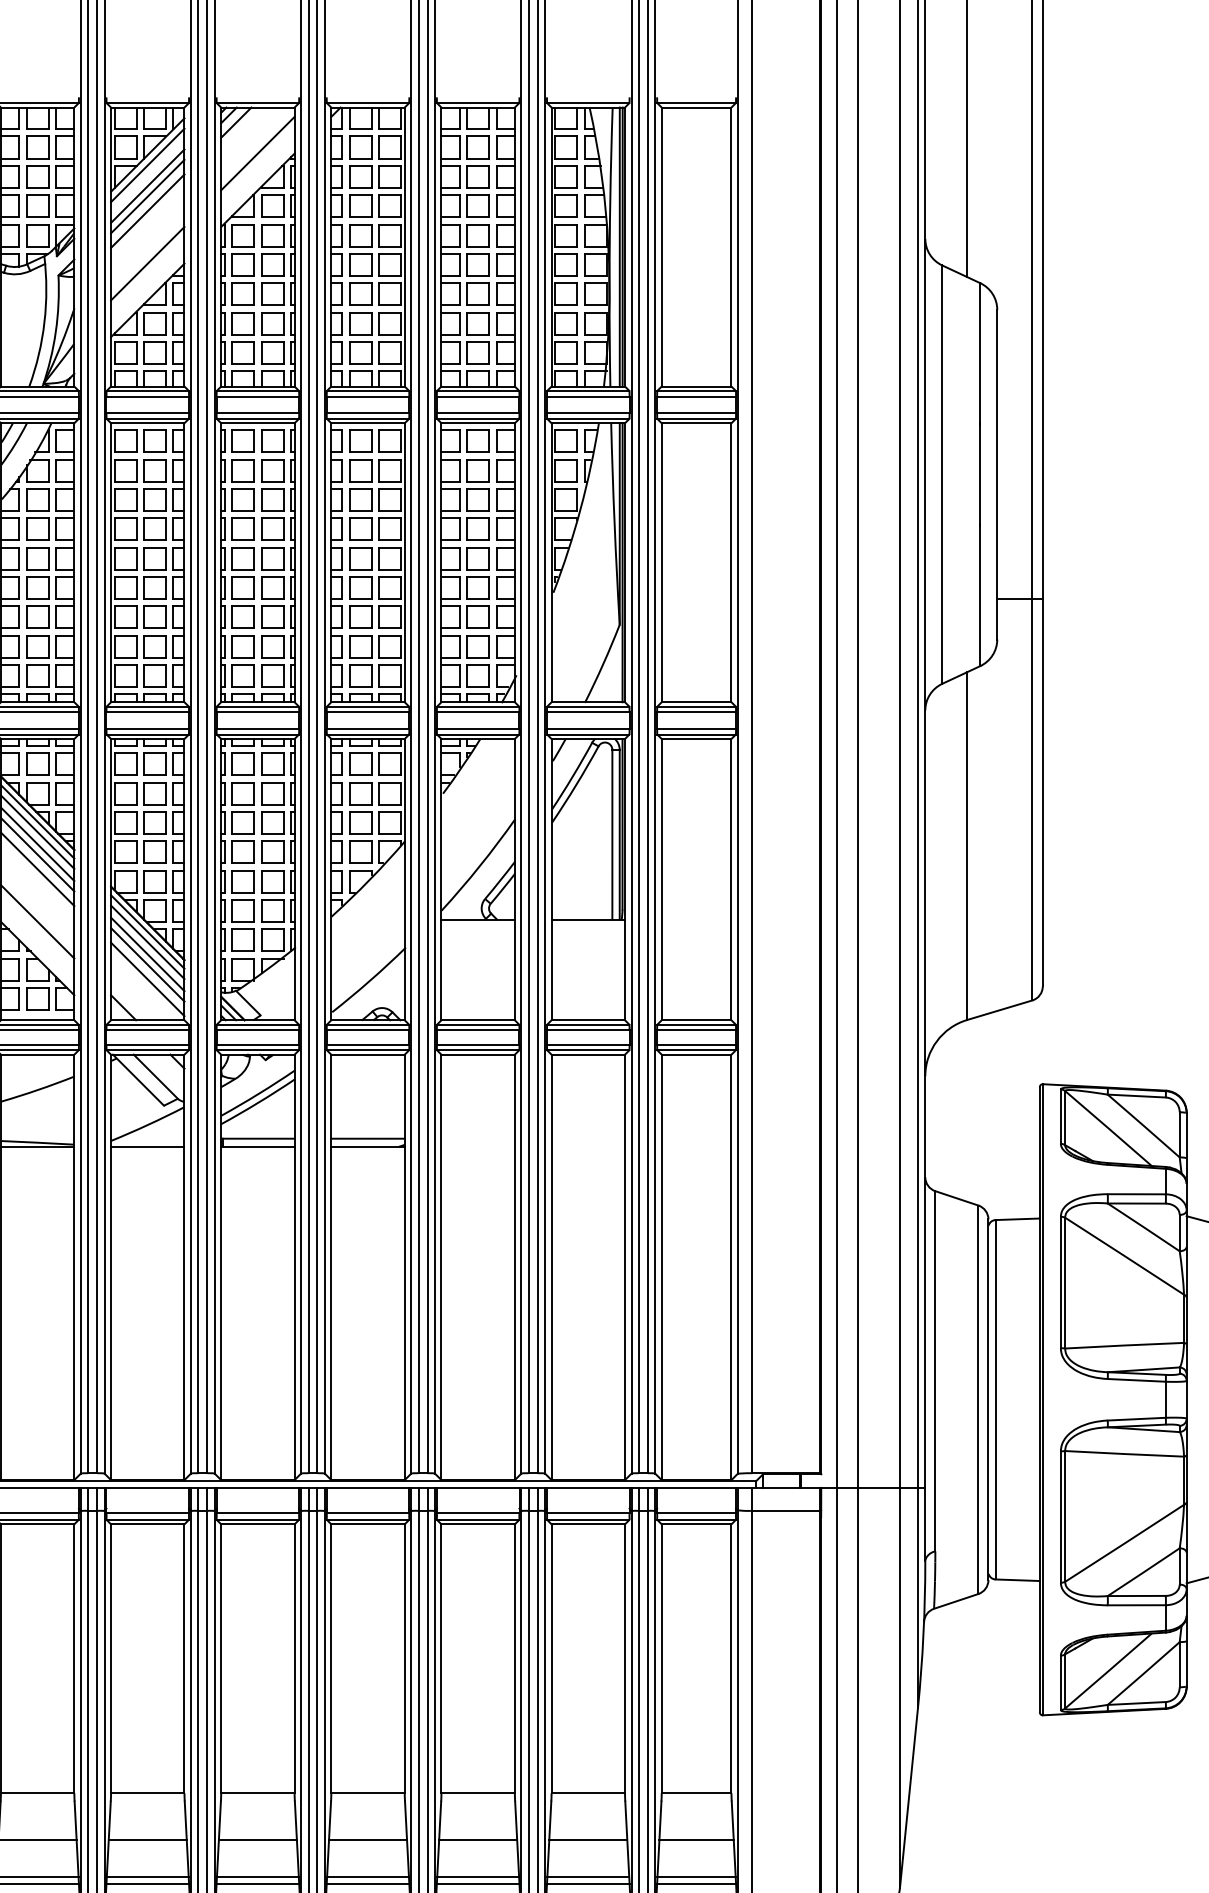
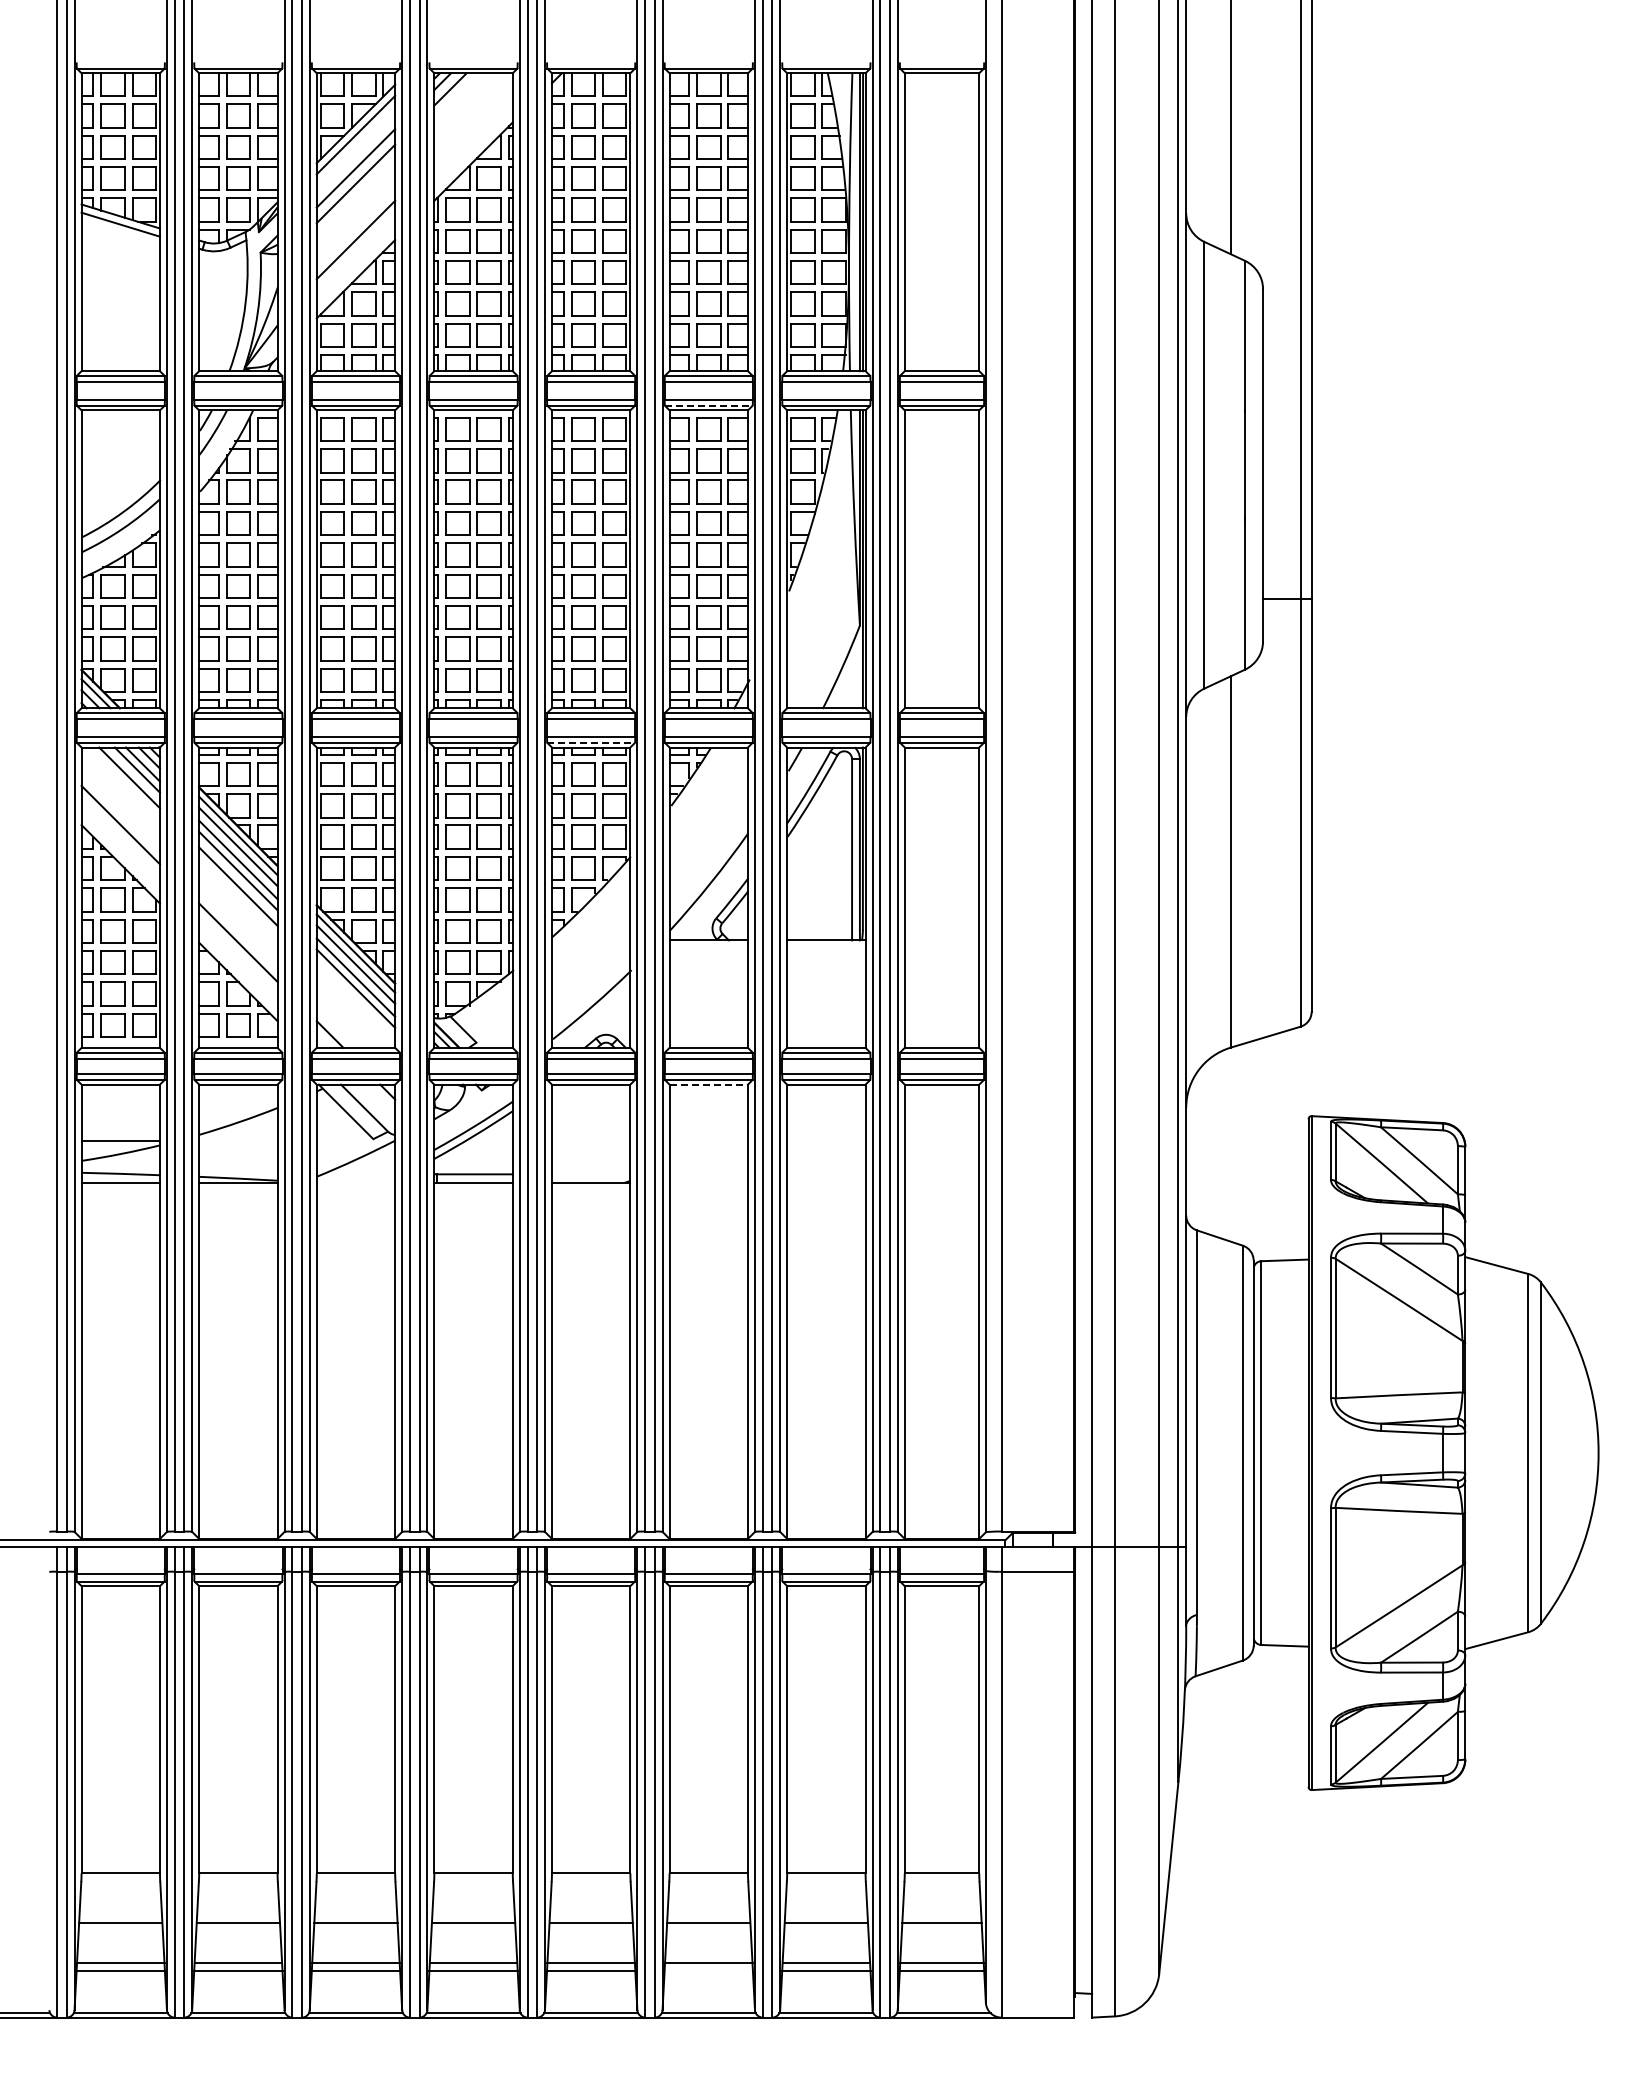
line: (257, 153) -> (473, 122), removed
line: (147, 186) -> (355, 157), removed
line: (477, 418) -> (708, 405), solid -> dashed
line: (368, 734) -> (591, 742), solid -> dashed
line: (147, 979) -> (355, 1004), removed
line: (478, 1054) -> (709, 1084), solid -> dashed
line: (367, 1138) -> (590, 1174), removed
line: (147, 1146) -> (355, 1182), removed
line: (477, 1884) -> (708, 1970), removed

